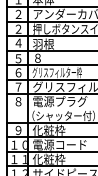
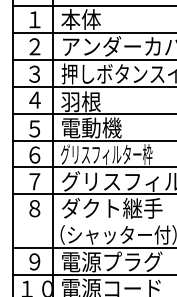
text: (18, 29) -> (34, 74), ２ -> ３
text: (49, 57) -> (92, 126), ８ -> 電動機
text: (60, 101) -> (112, 208), 電源プラグ -> ダクト継手
text: (60, 129) -> (112, 260), 化粧枠 -> 電源プラグ

